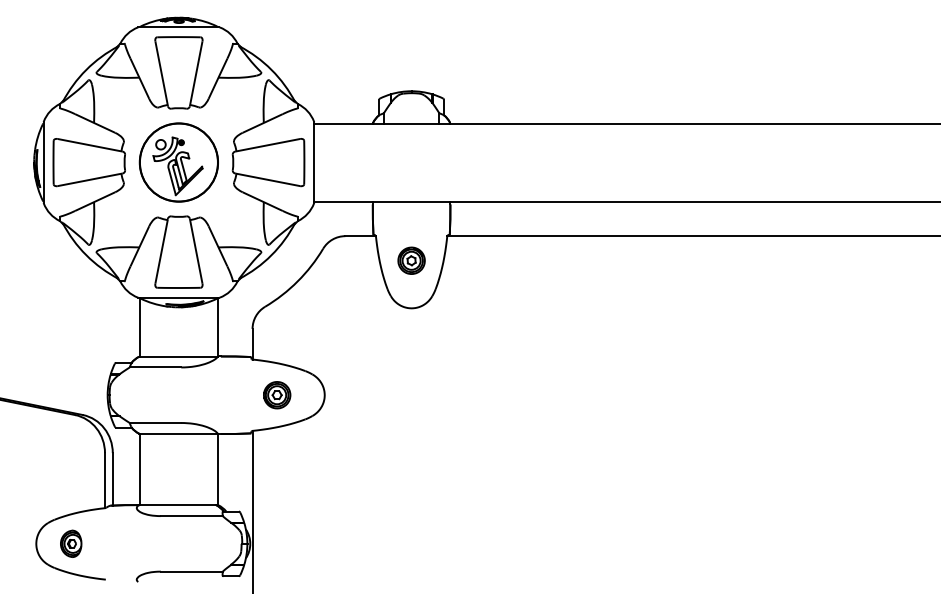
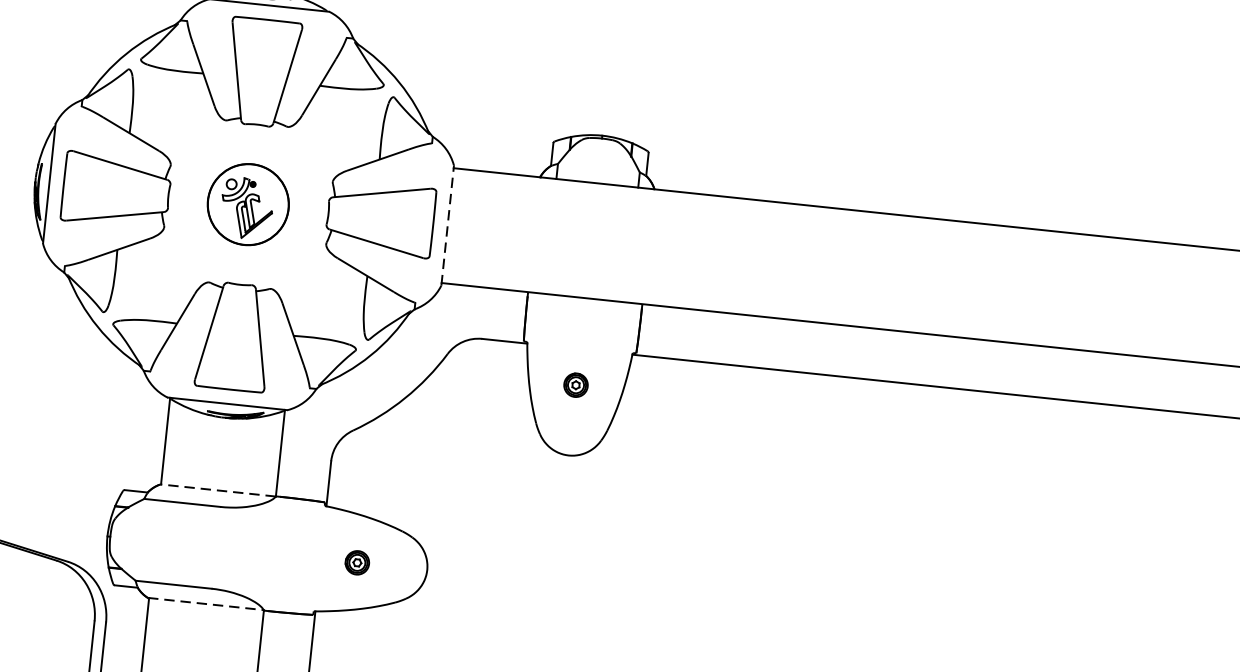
part: (178, 162) -> (247, 204), size x0.7
line: (314, 162) -> (448, 225), solid -> dashed
part: (411, 260) -> (575, 384), size x0.6
line: (178, 356) -> (217, 490), solid -> dashed
part: (277, 395) -> (357, 563), size x0.6
line: (178, 433) -> (205, 603), solid -> dashed

